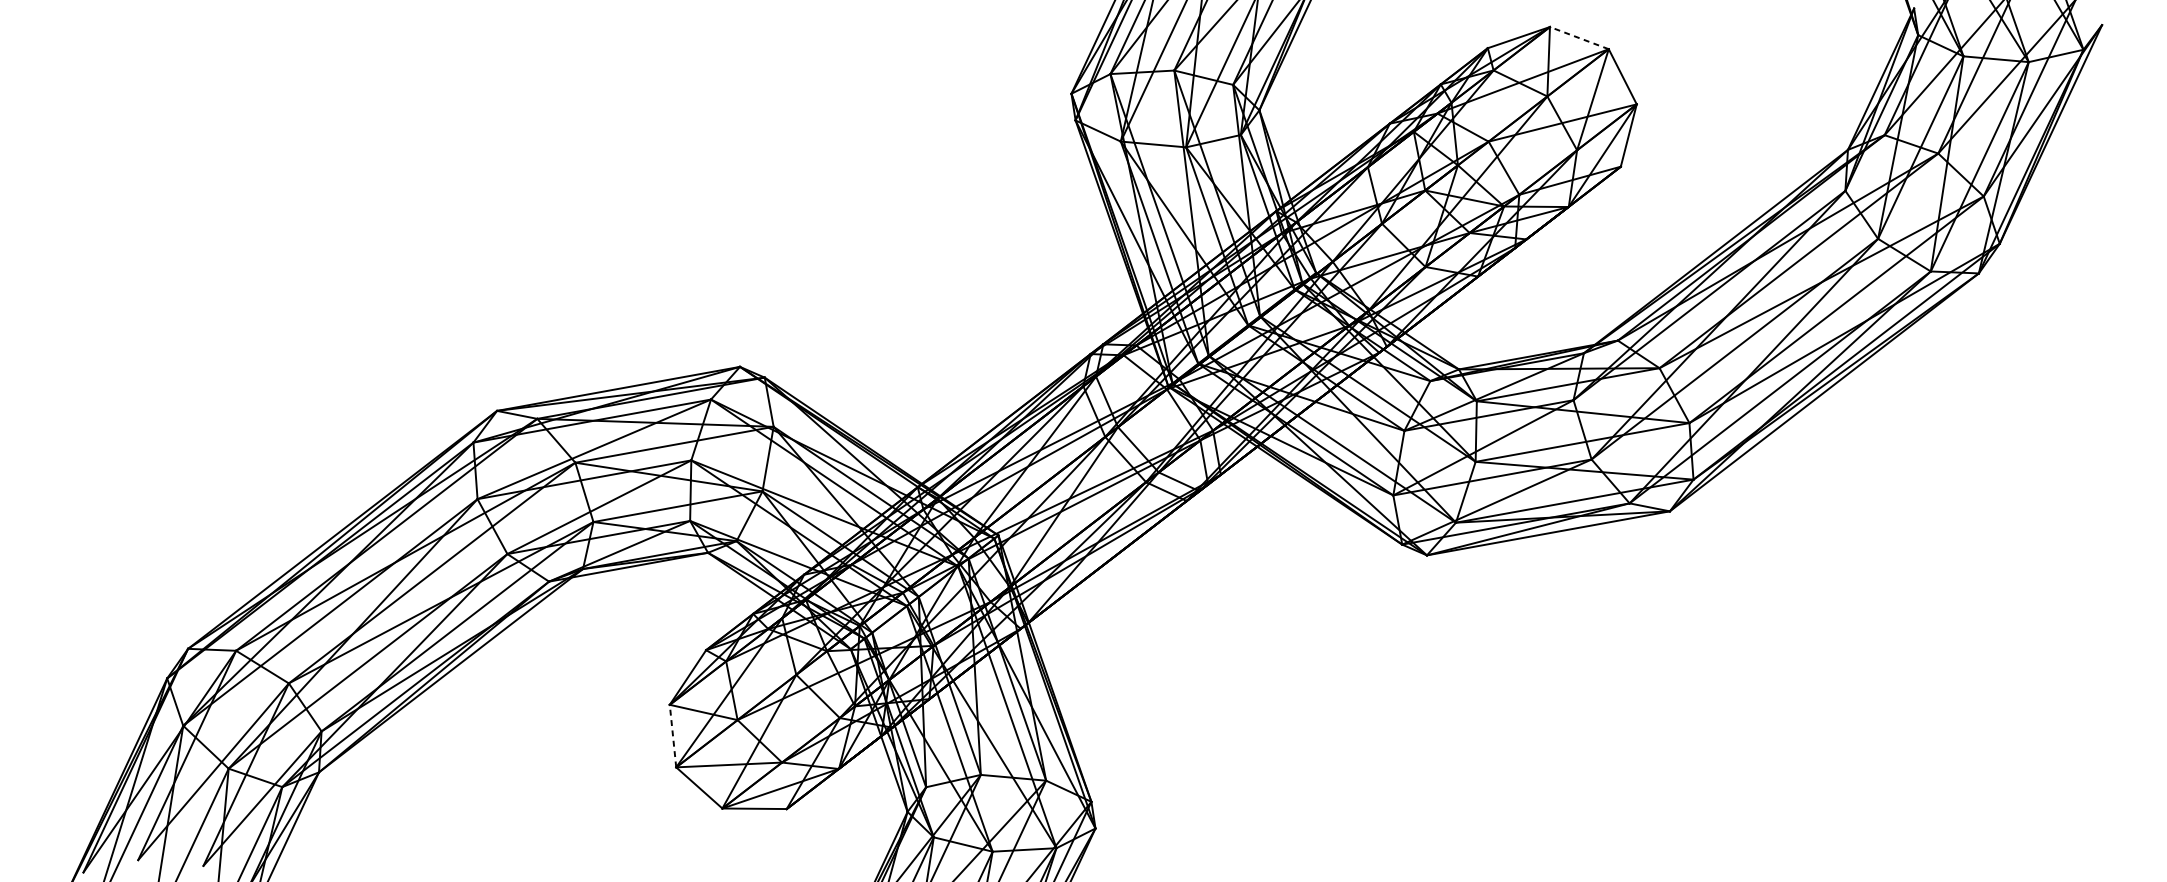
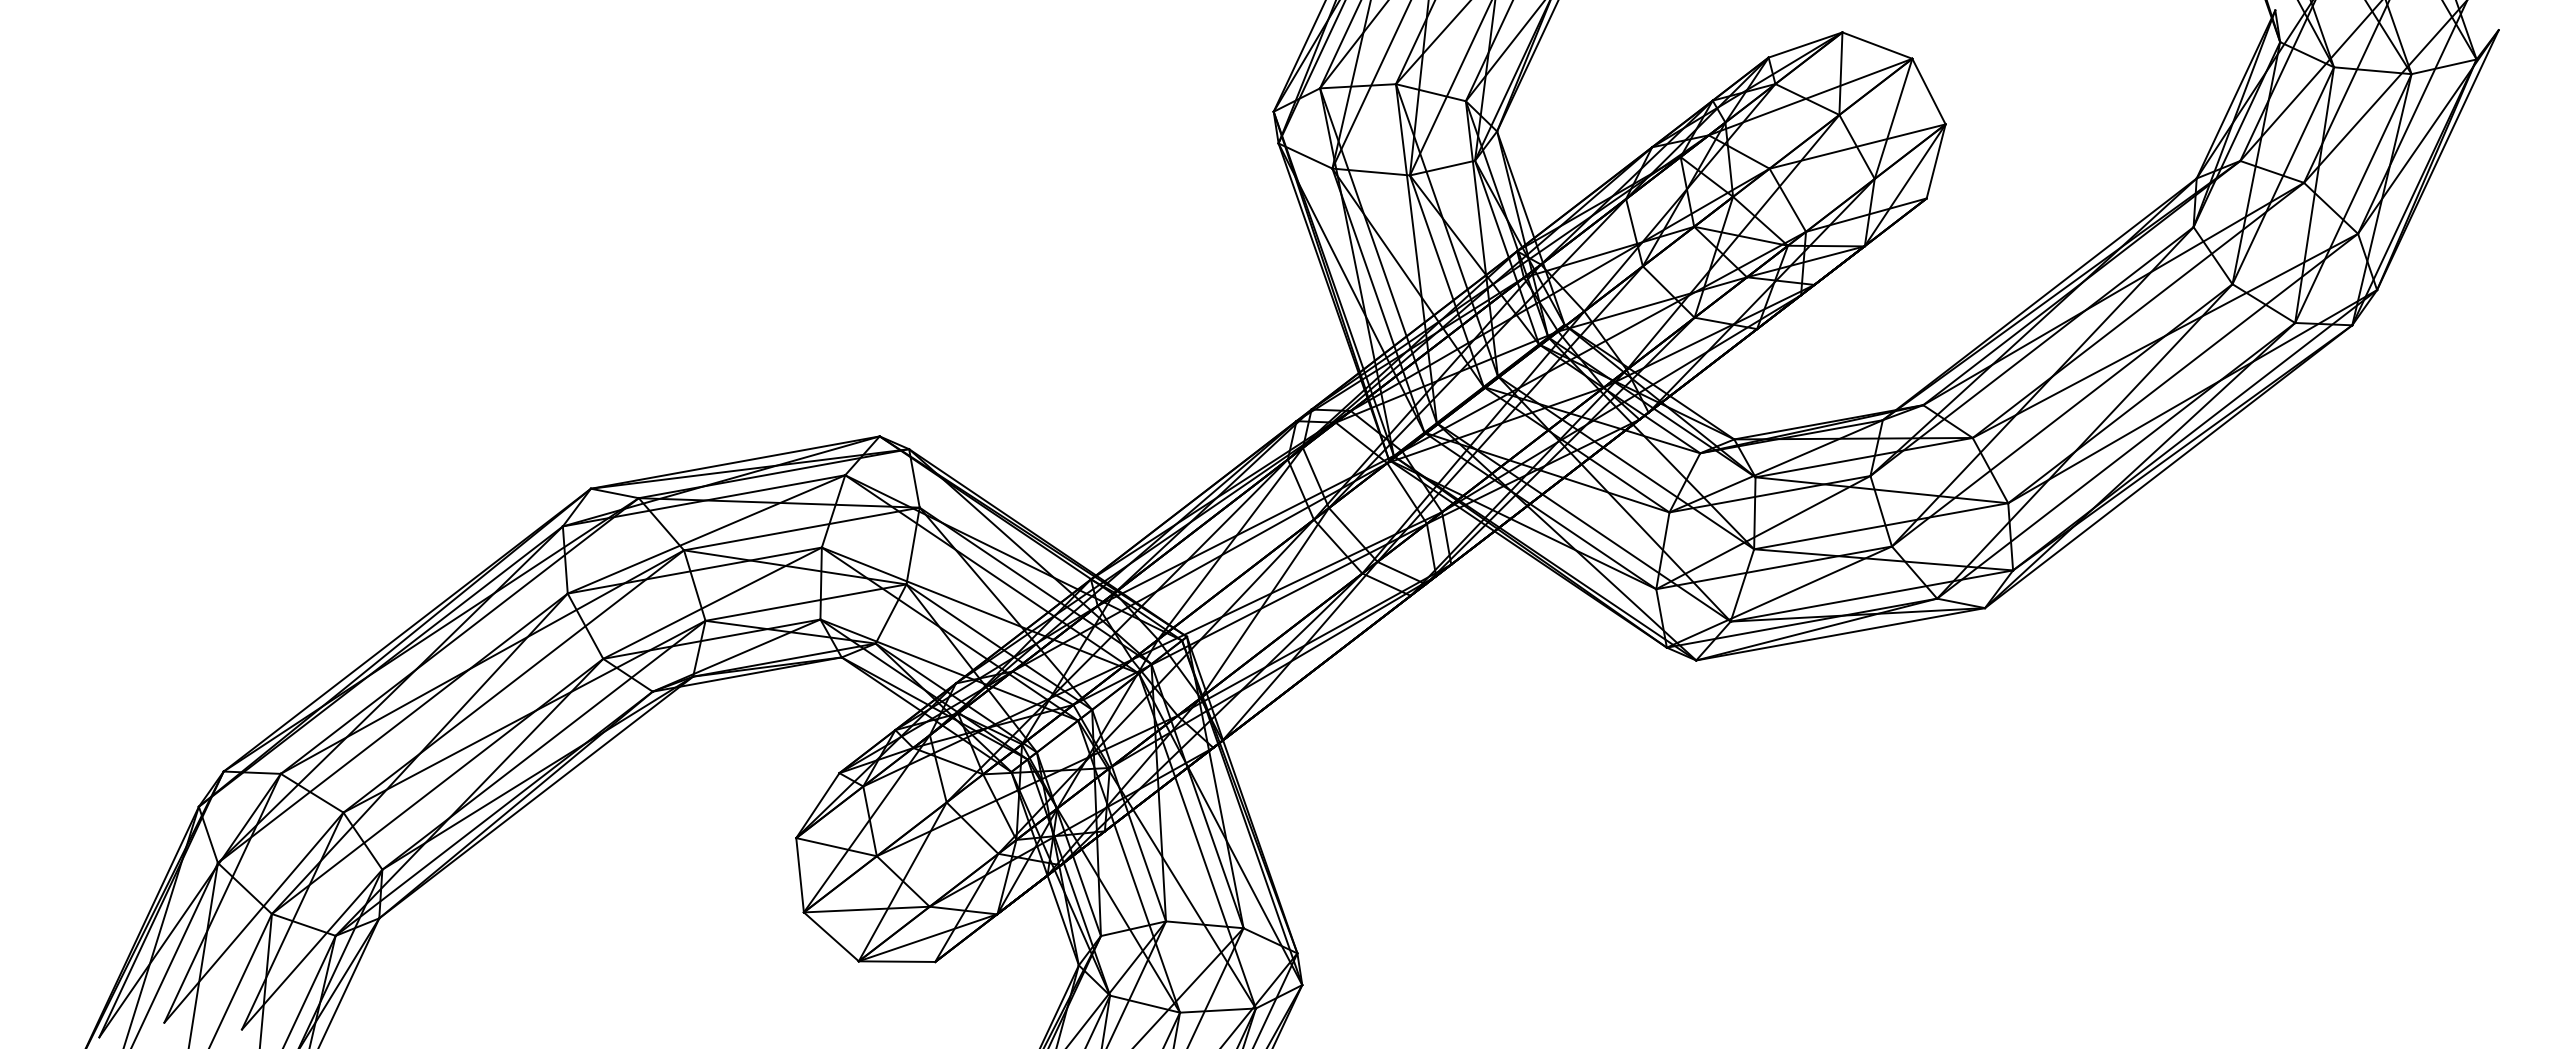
line: (1578, 38) -> (1876, 45), dashed -> solid
line: (673, 735) -> (800, 874), dashed -> solid

